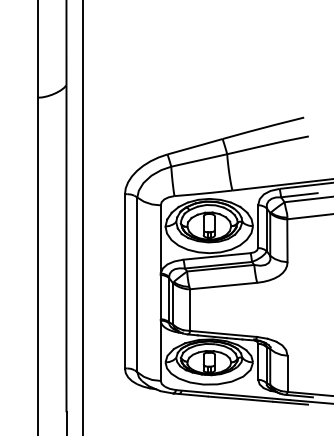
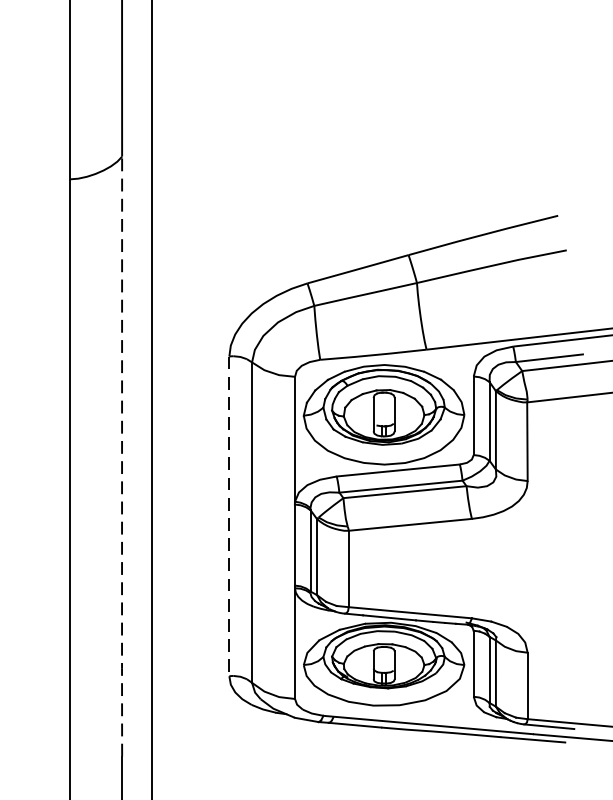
line: (66, 249) -> (122, 457), solid -> dashed
line: (124, 281) -> (228, 516), solid -> dashed

